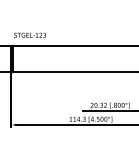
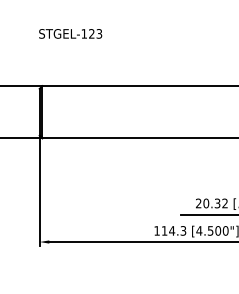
text: (29, 34) -> (69, 32), moved

